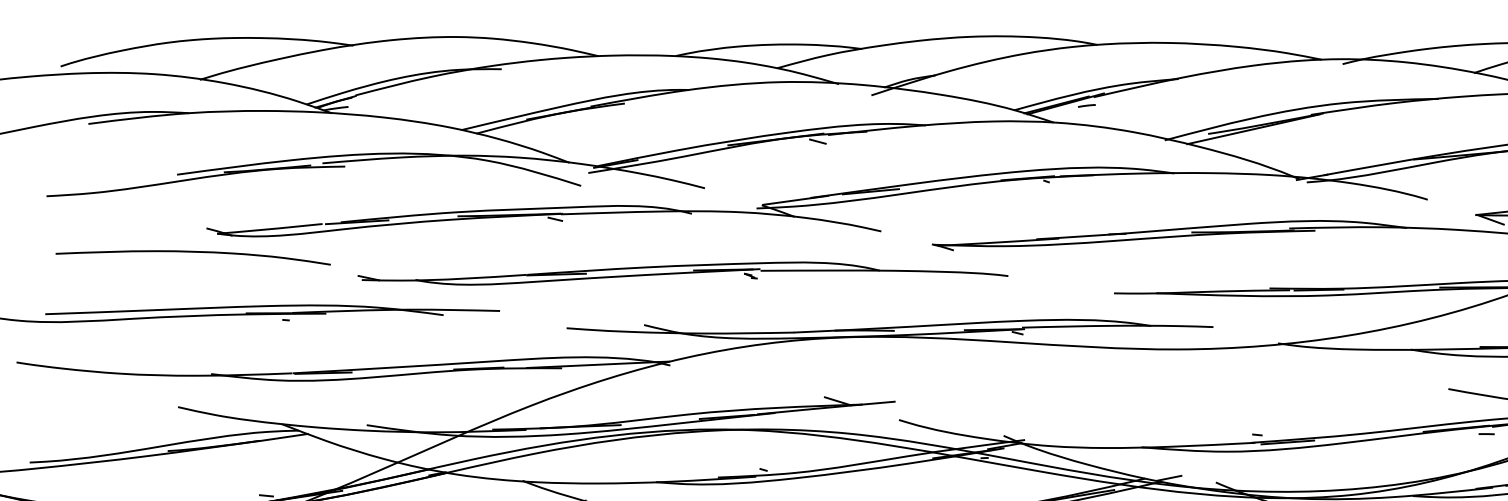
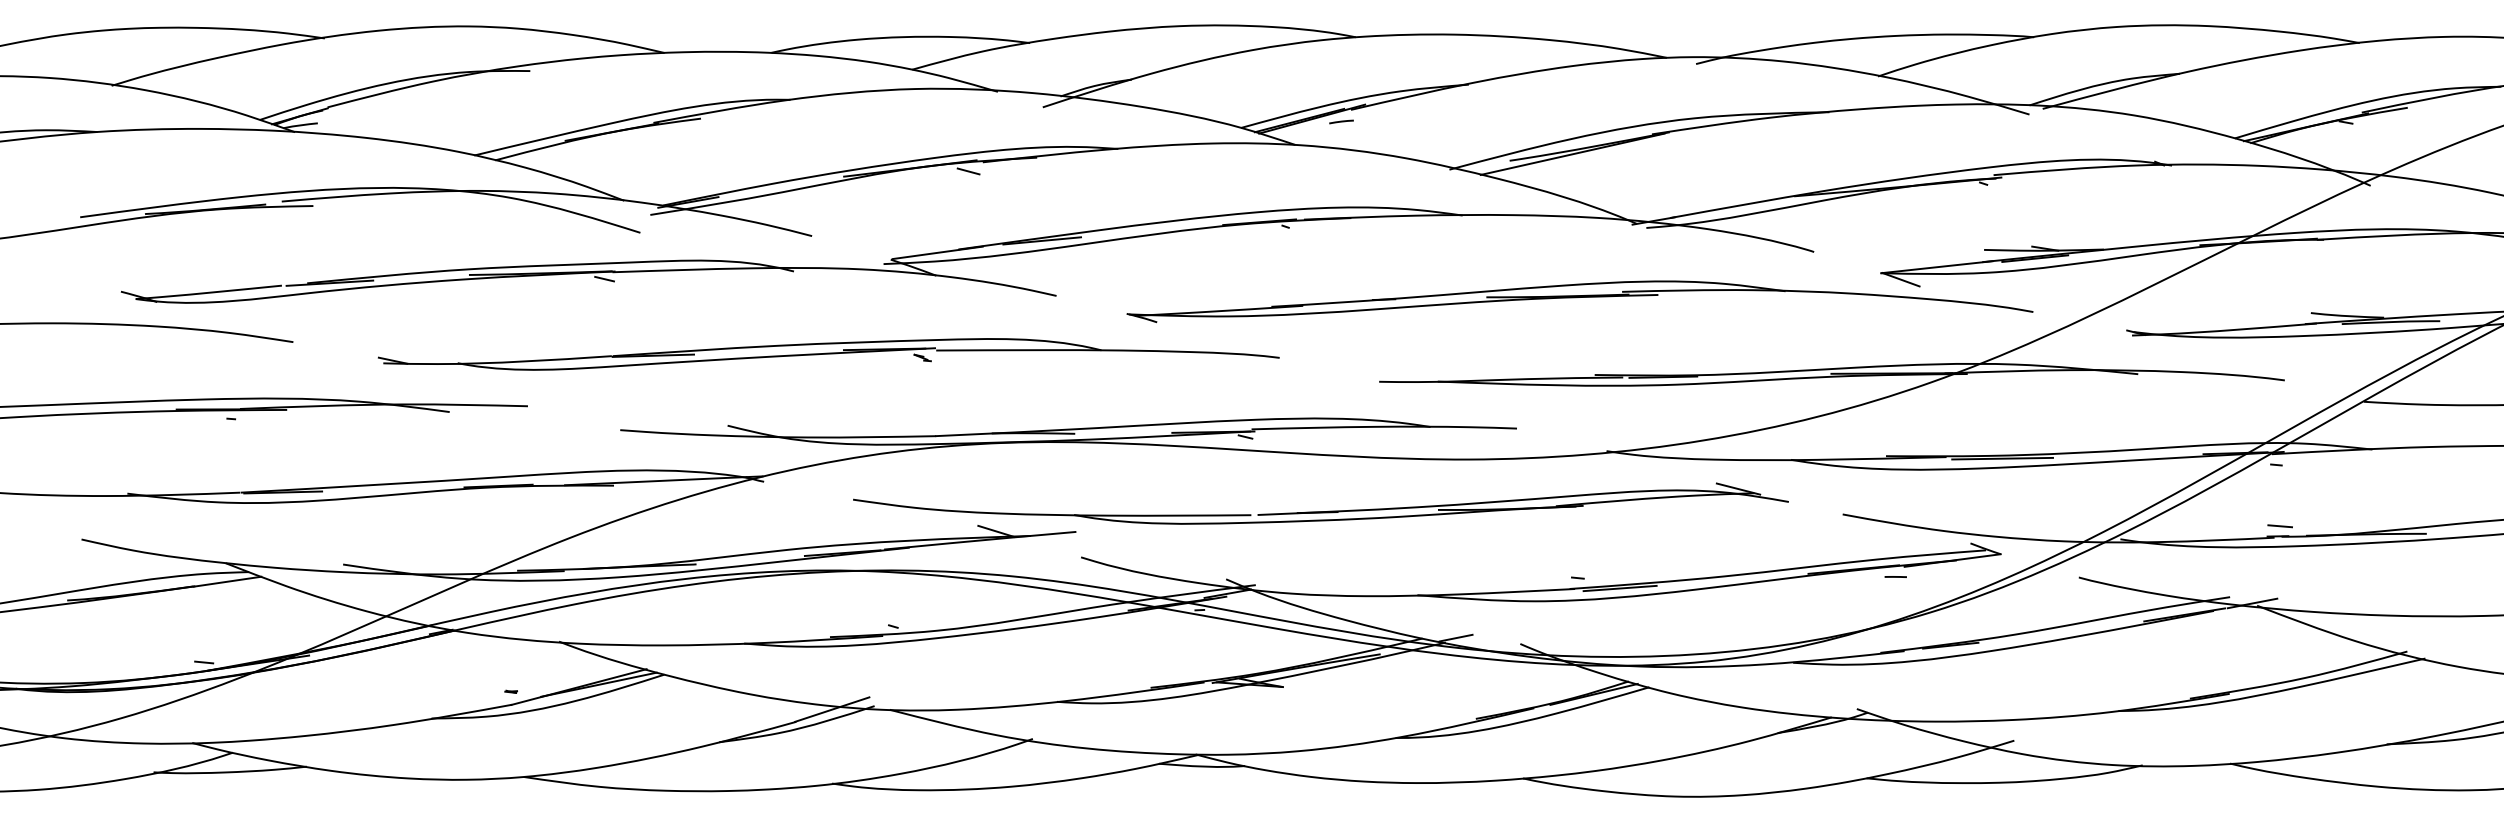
part: (682, 273) -> (828, 354), moved
part: (1071, 386) -> (1320, 511), added

